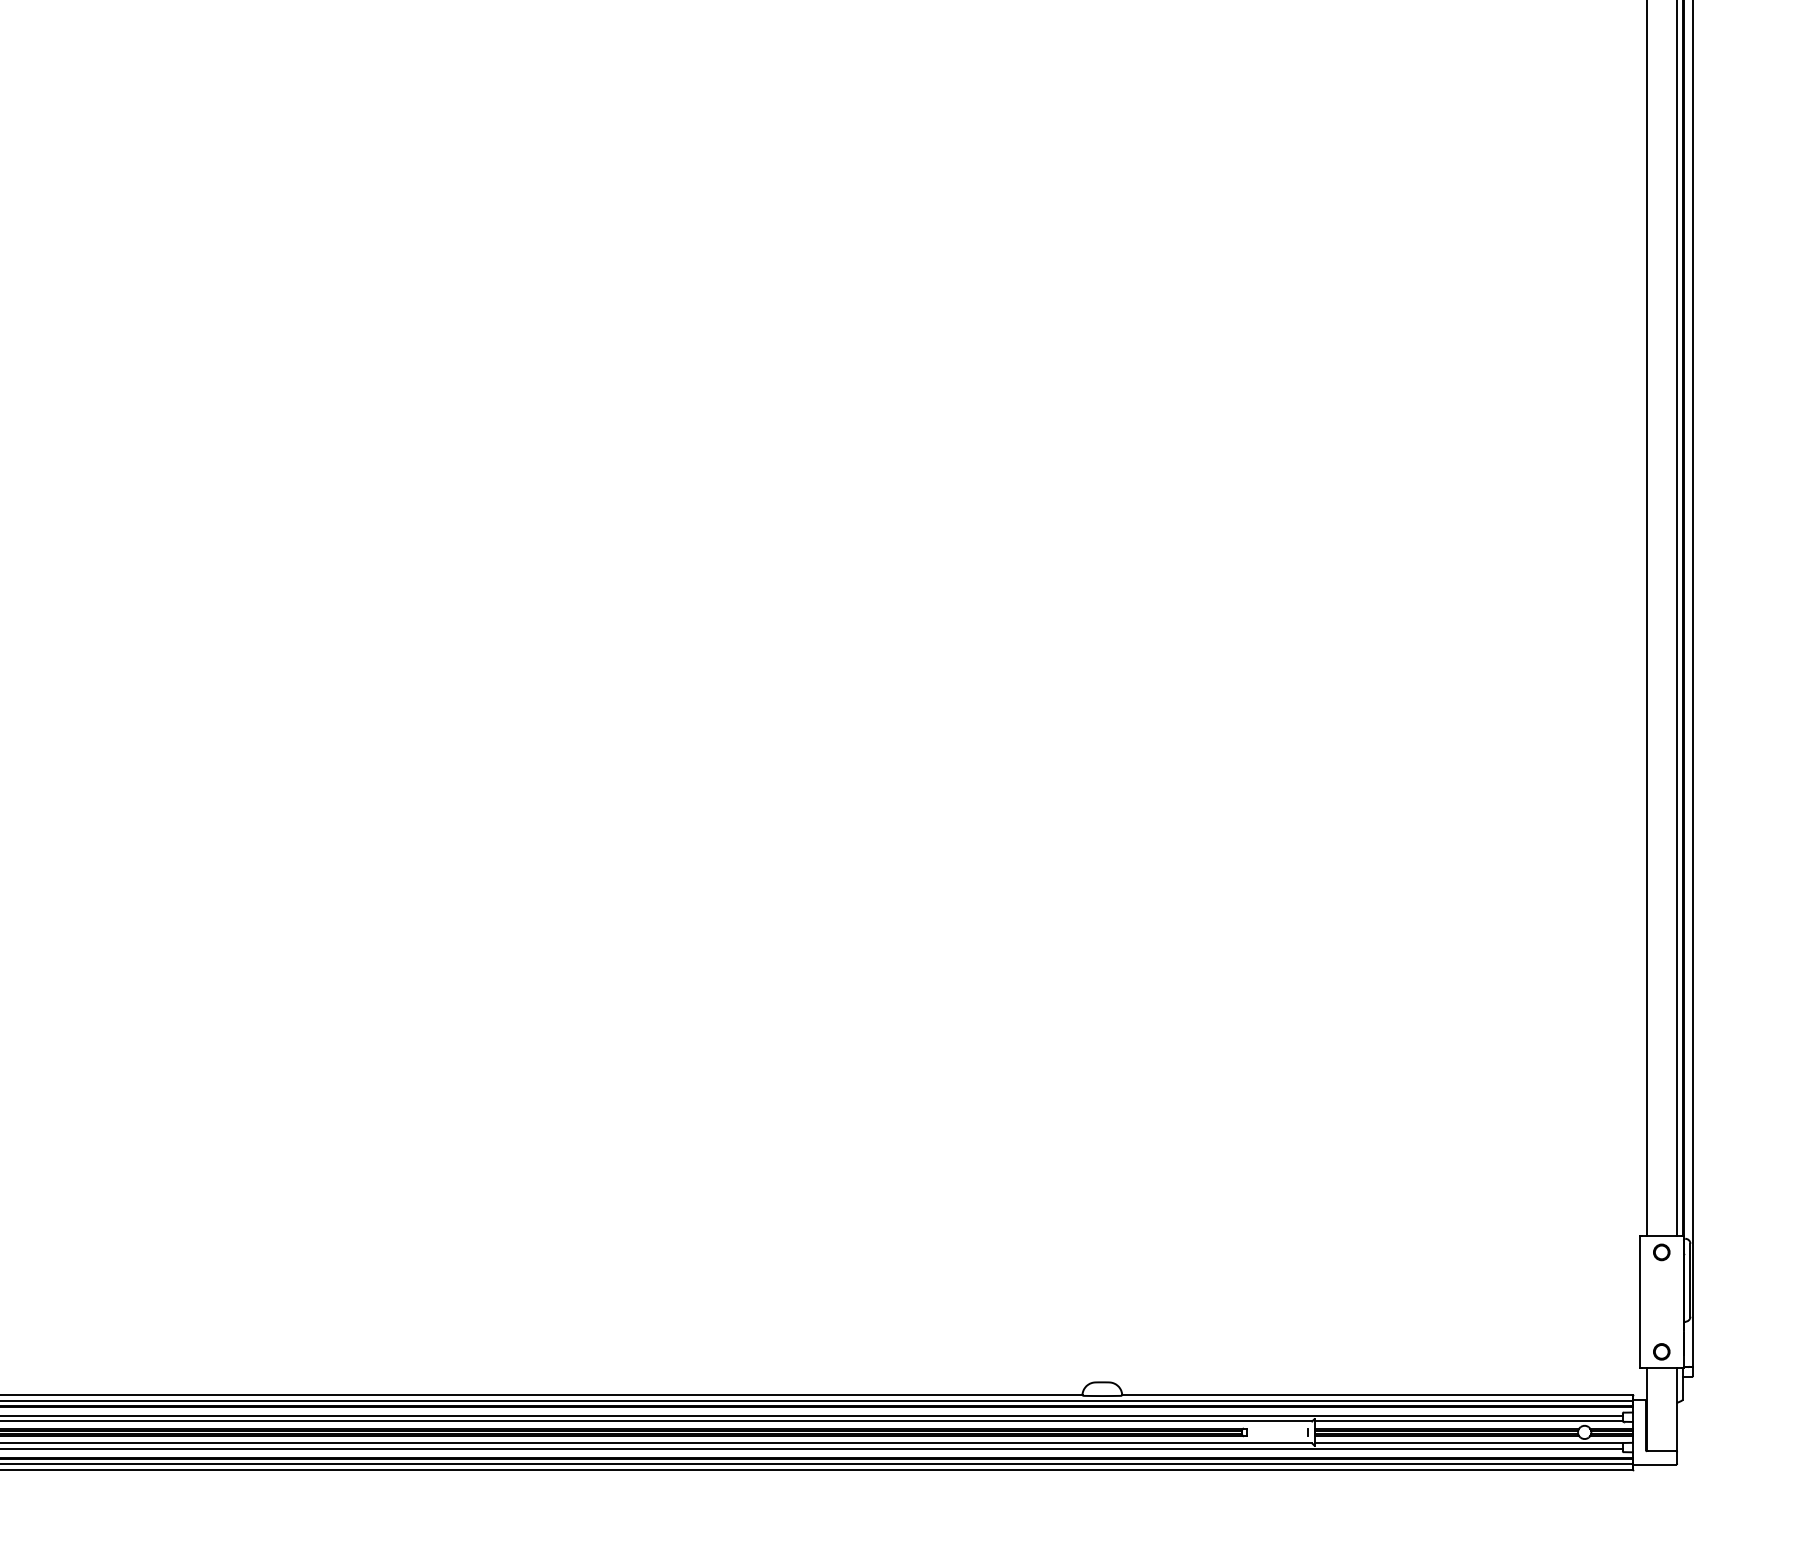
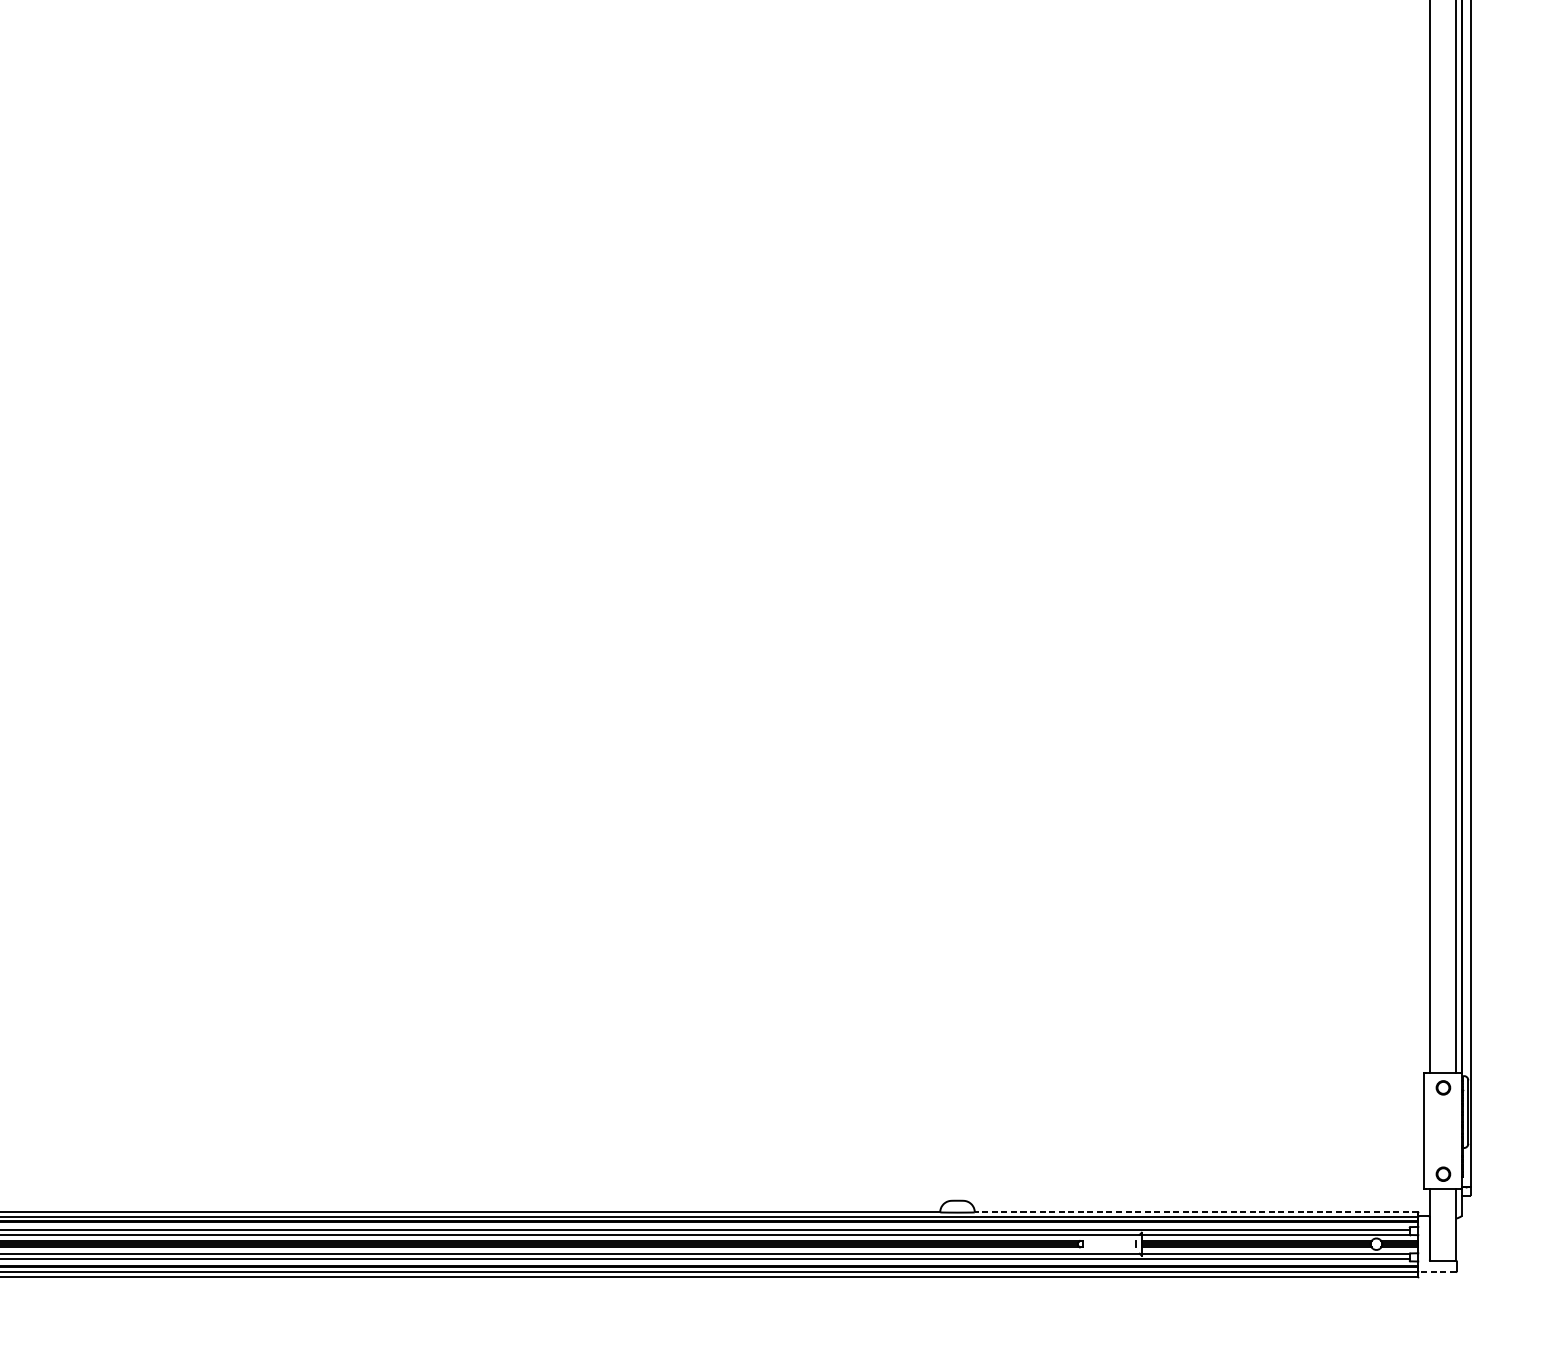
line: (1376, 1394) -> (1195, 1211), solid -> dashed
line: (1654, 1464) -> (1437, 1272), solid -> dashed

